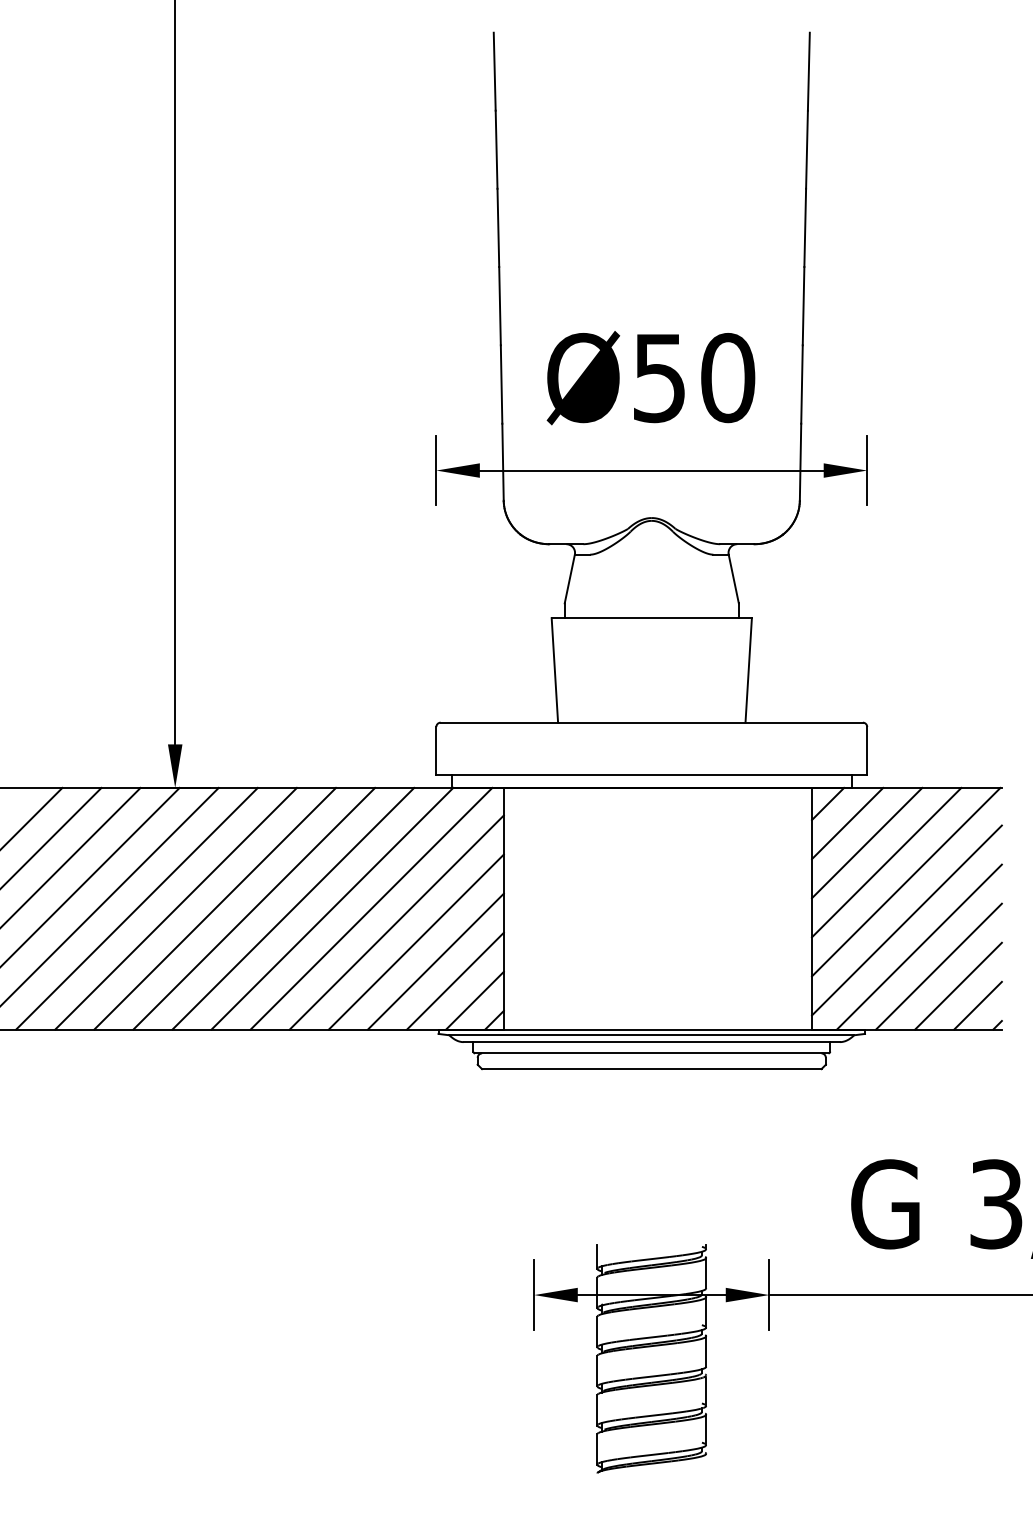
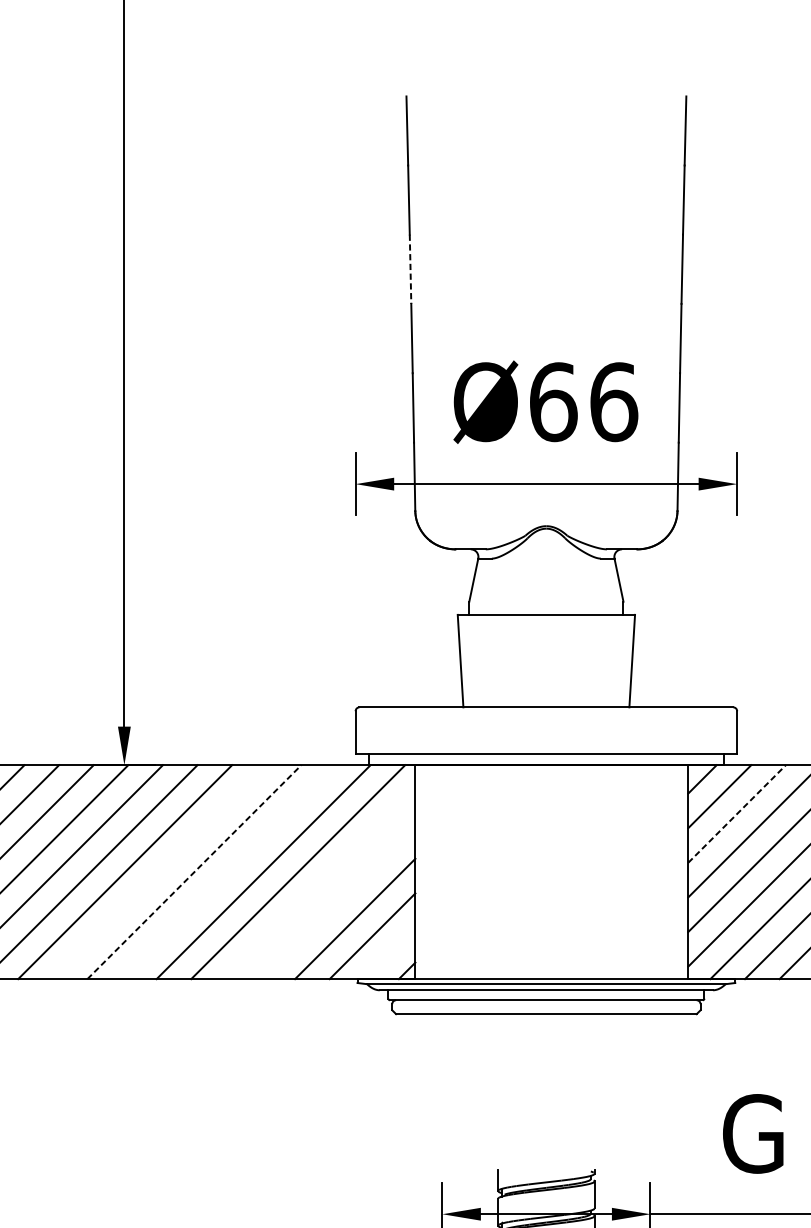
line: (498, 228) -> (410, 269), solid -> dashed
text: (694, 378) -> (584, 402), Ø50 -> Ø66
line: (867, 843) -> (737, 814), solid -> dashed
line: (215, 908) -> (160, 871), removed
line: (254, 908) -> (194, 871), solid -> dashed
line: (293, 908) -> (229, 871), removed
line: (396, 922) -> (320, 884), removed
line: (415, 941) -> (337, 901), removed
line: (474, 1000) -> (389, 953), removed

